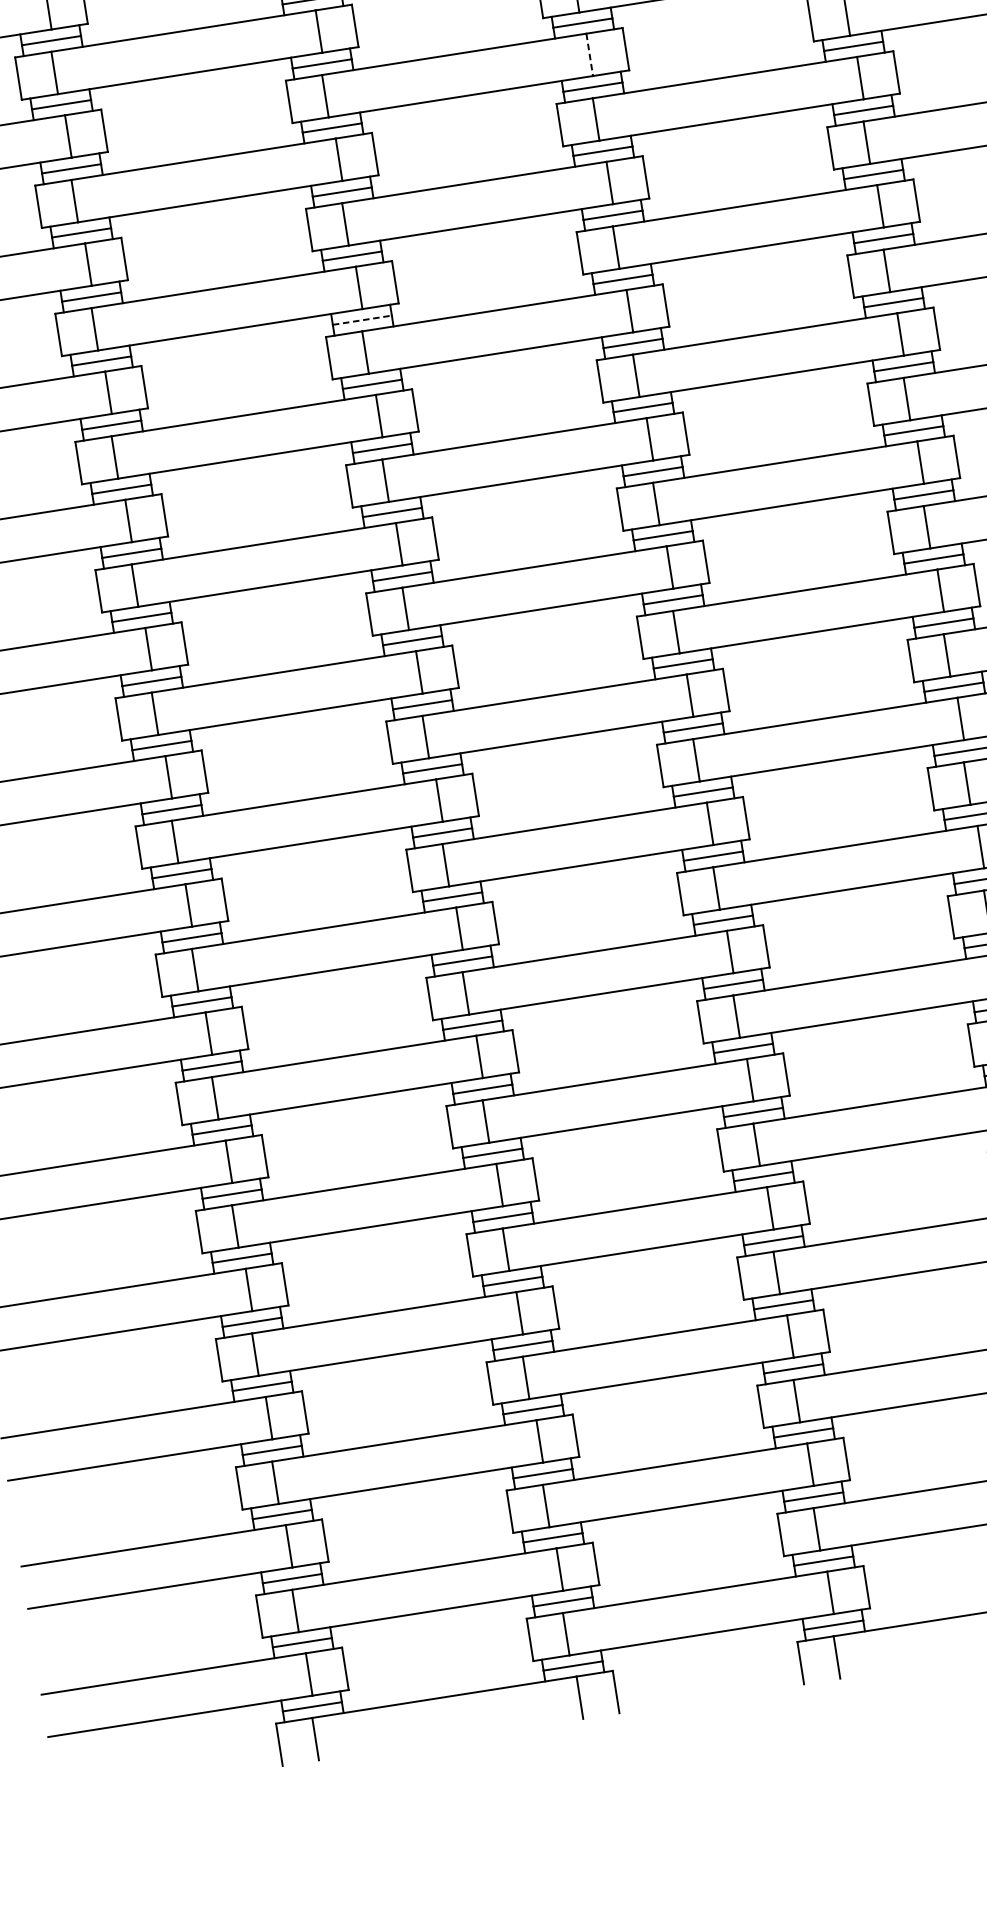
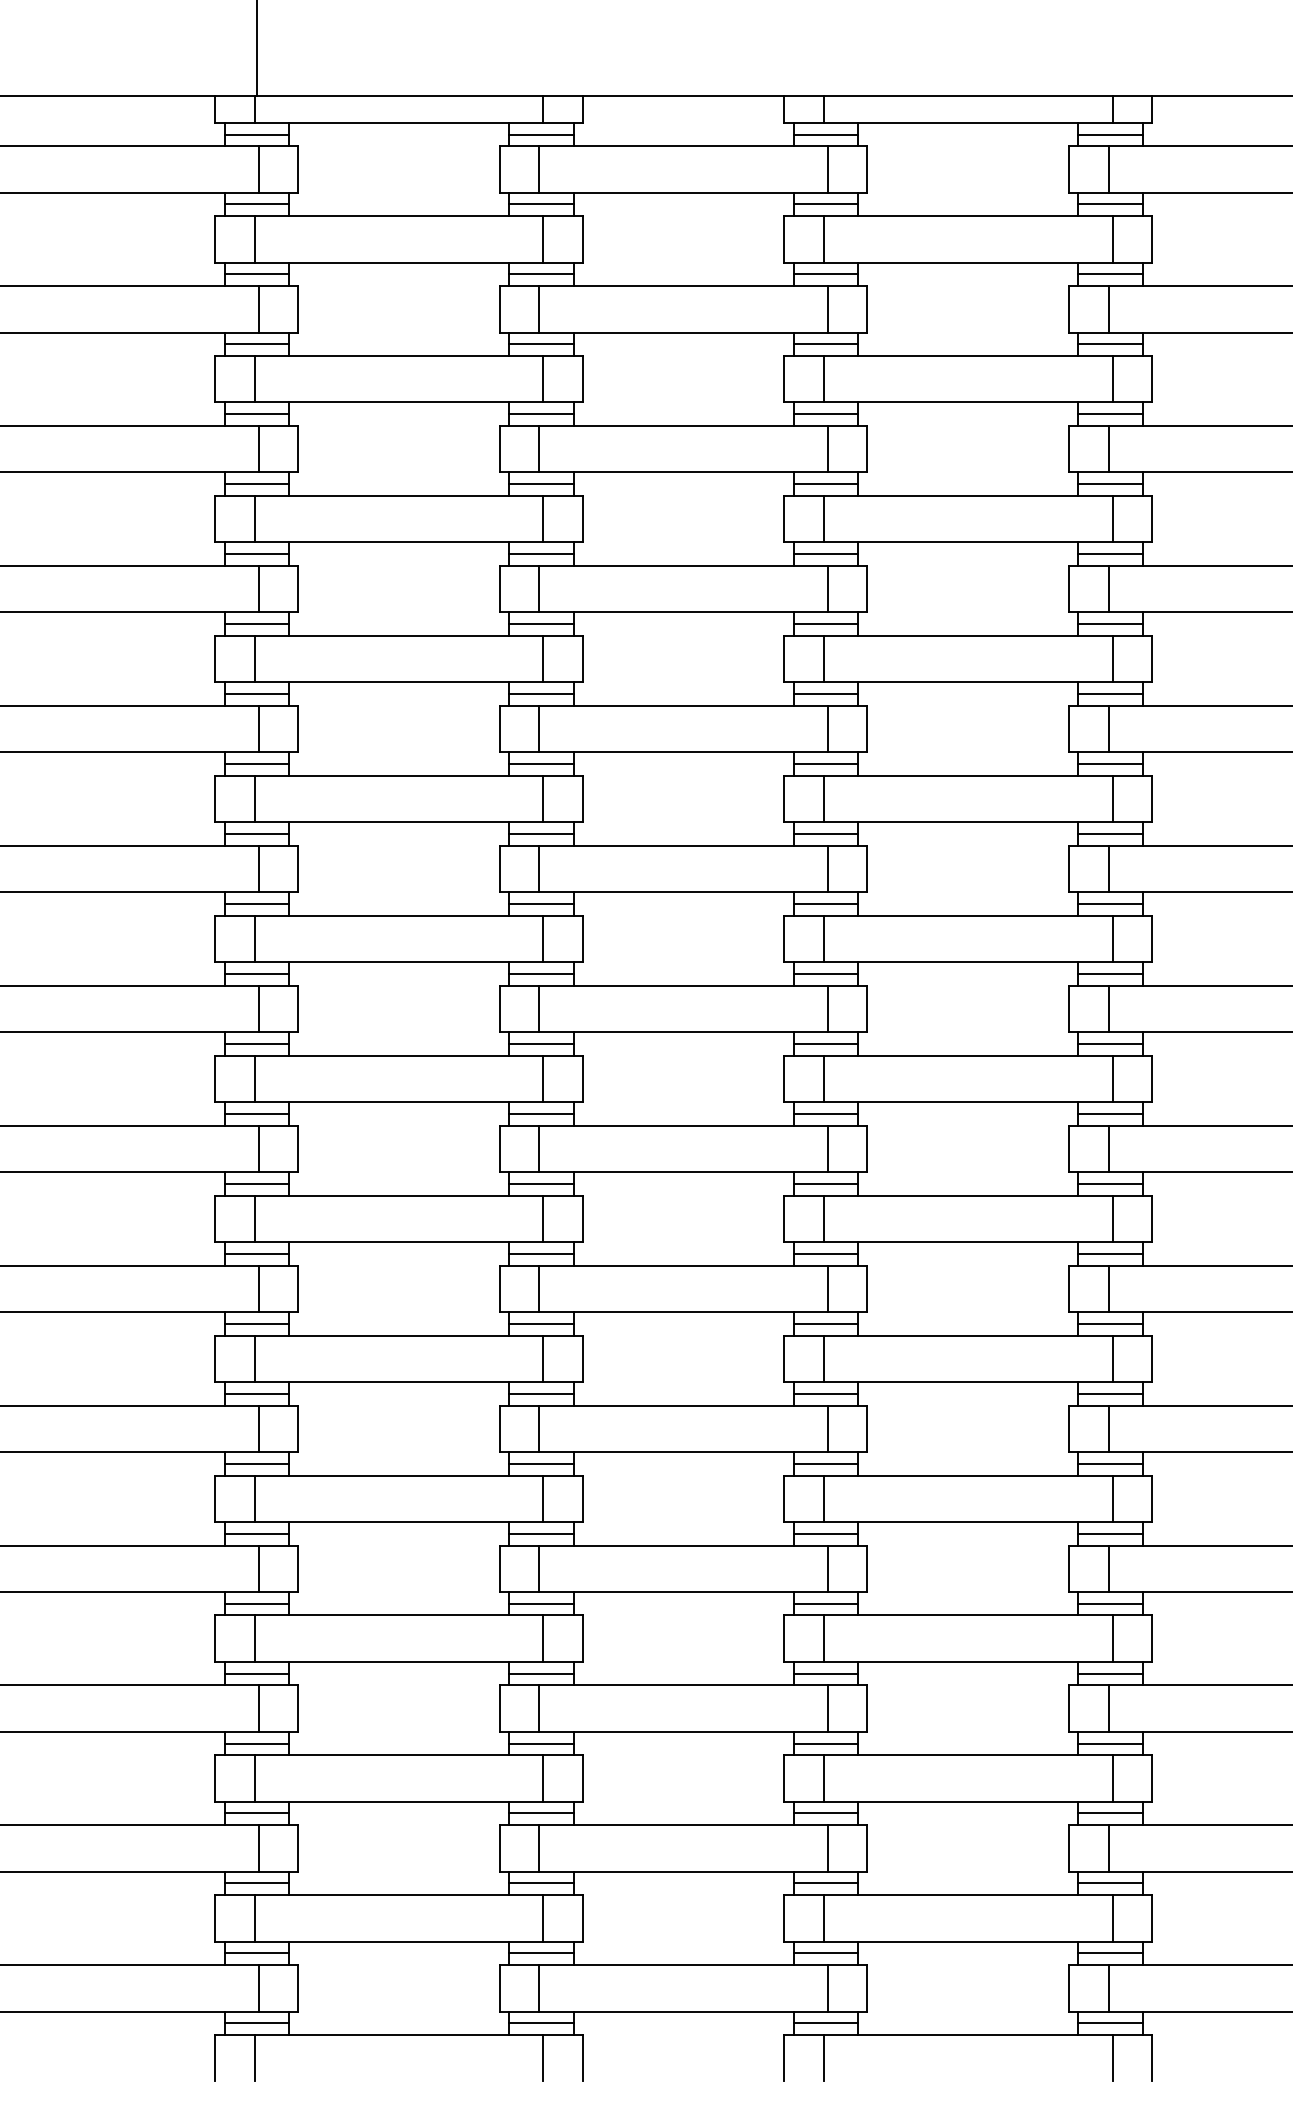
line: (589, 54) -> (827, 309), dashed -> solid
line: (362, 320) -> (541, 554), dashed -> solid

